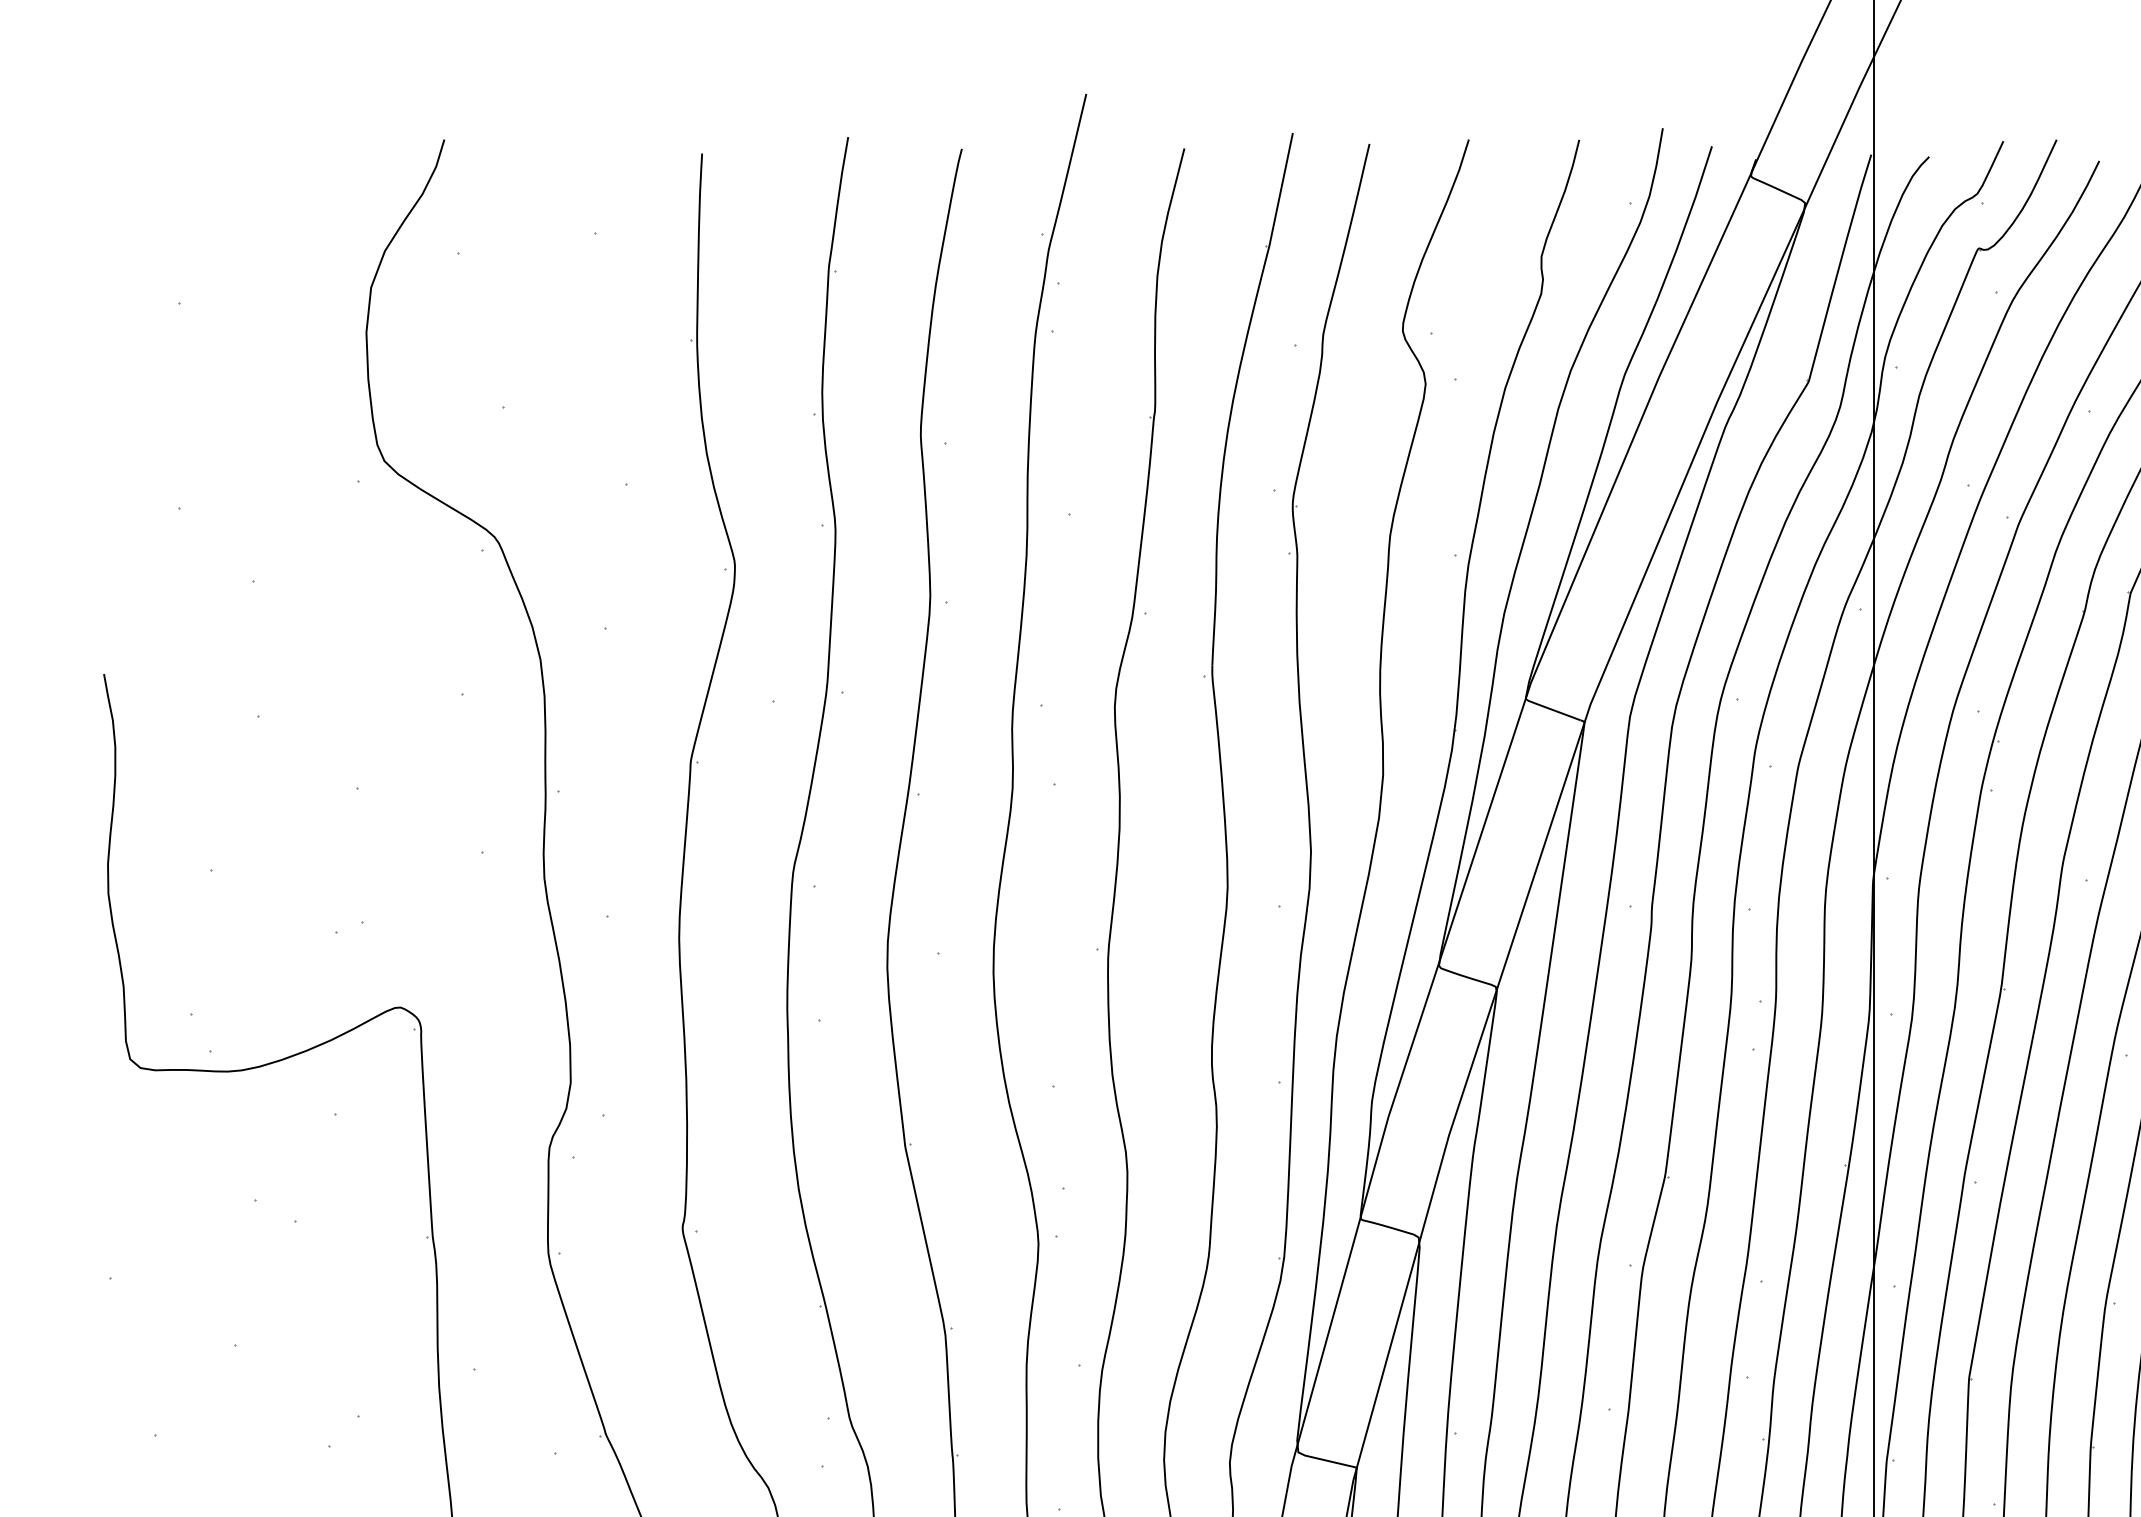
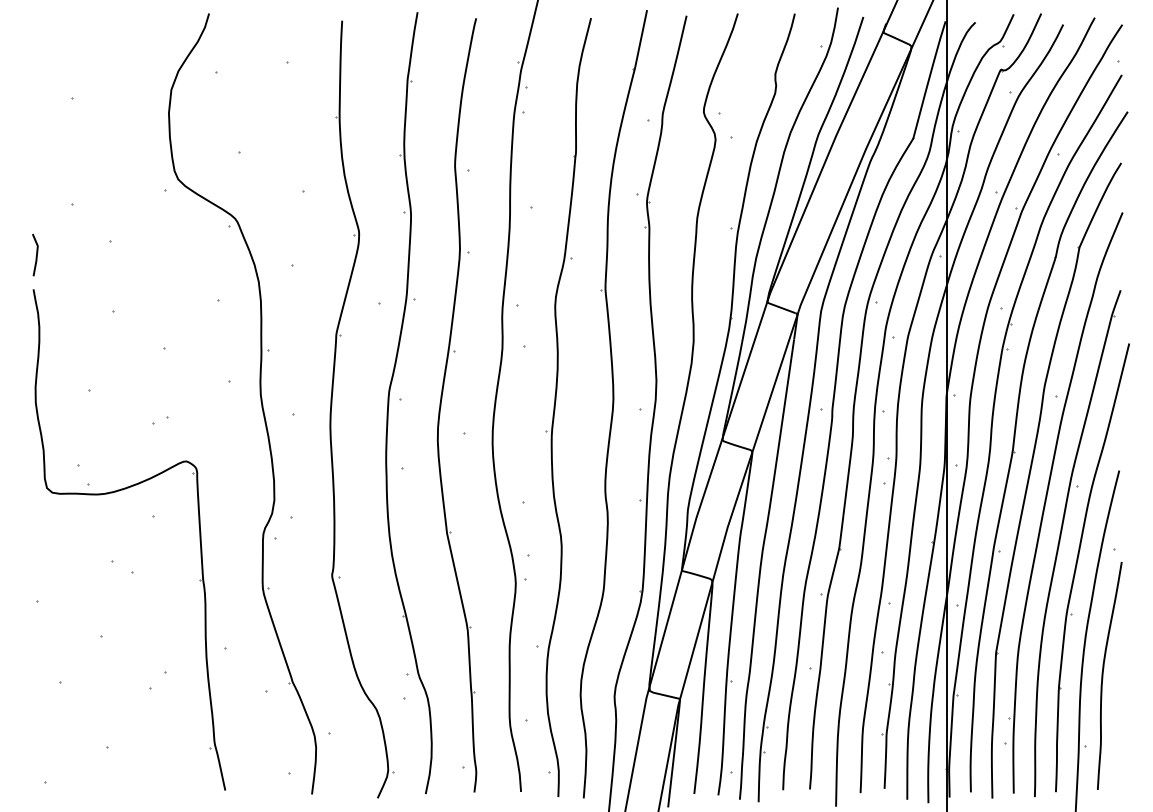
line: (109, 606) -> (36, 254), added

